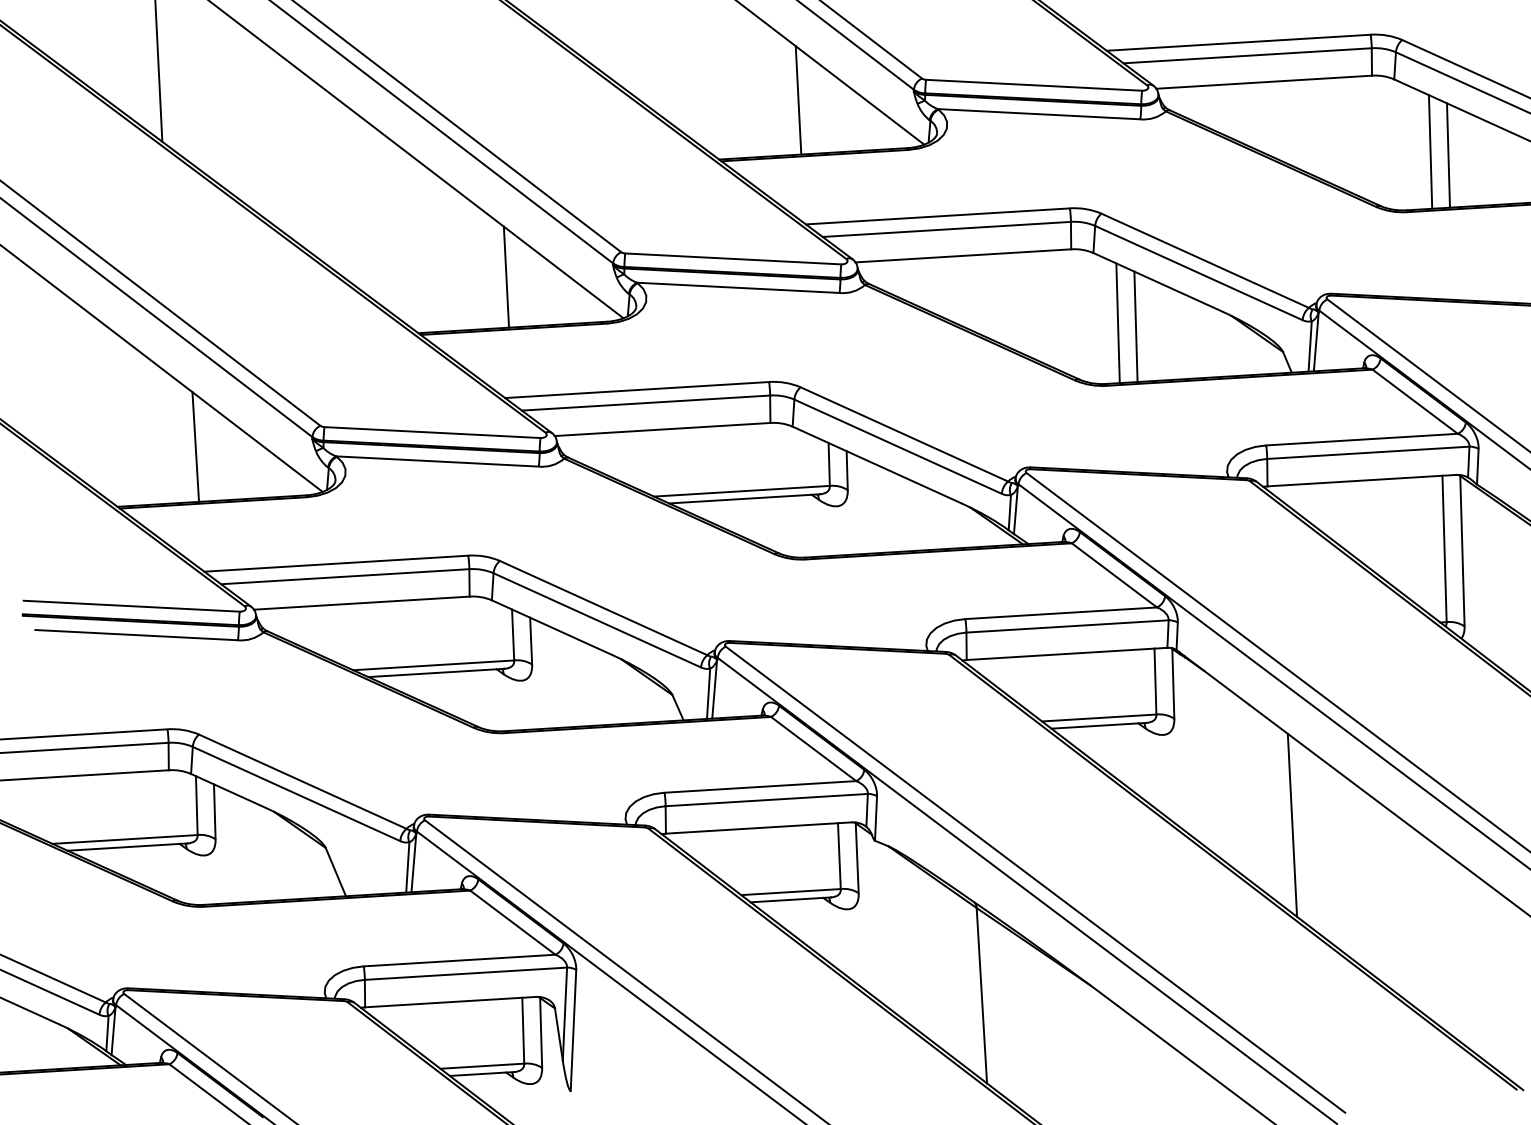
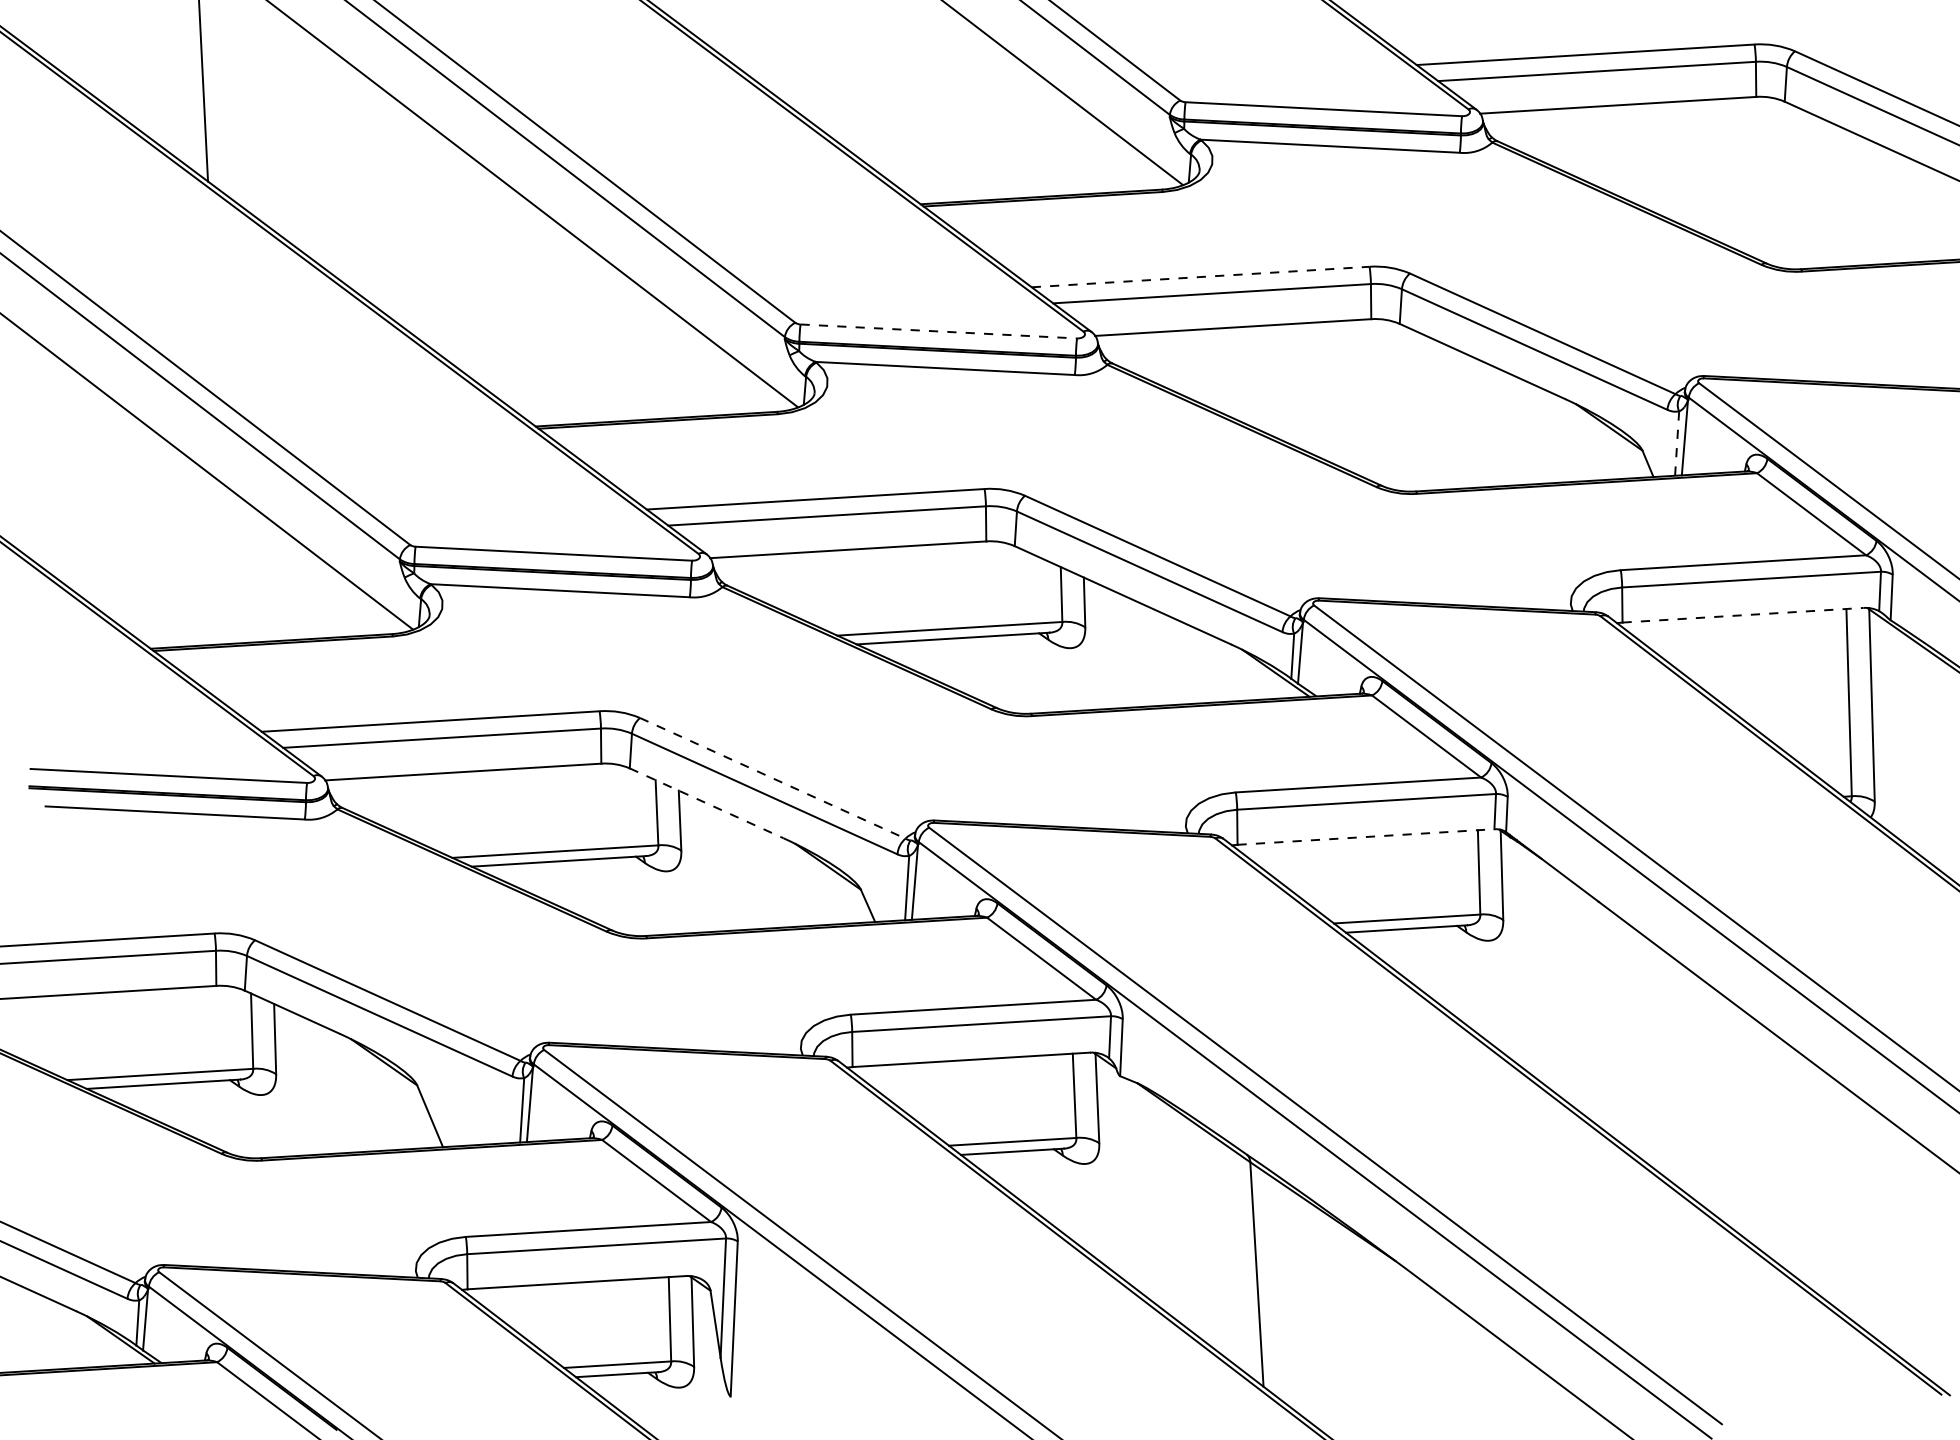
line: (798, 100) -> (1022, 128), removed
line: (1430, 151) -> (1831, 193), removed
line: (1447, 155) -> (1852, 199), removed
line: (938, 216) -> (1201, 277), solid -> dashed
line: (733, 258) -> (939, 330), solid -> dashed
line: (506, 276) -> (648, 353), removed
line: (1117, 323) -> (1430, 414), removed
line: (1135, 326) -> (1453, 417), removed
line: (1310, 347) -> (1677, 444), solid -> dashed
line: (195, 446) -> (250, 571), removed
line: (1362, 480) -> (1744, 615), solid -> dashed
line: (603, 608) -> (772, 778), solid -> dashed
line: (551, 627) -> (706, 803), solid -> dashed
line: (1067, 653) -> (1366, 836), solid -> dashed
line: (1292, 824) -> (1654, 1055), removed

